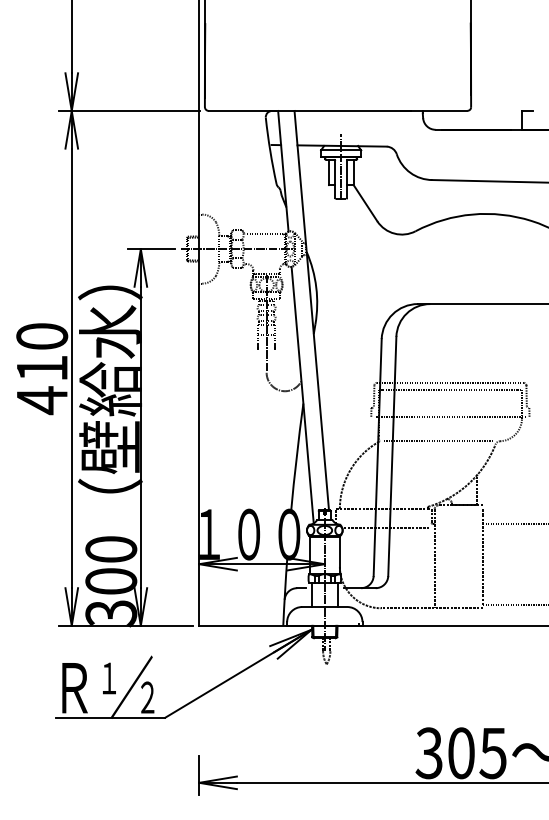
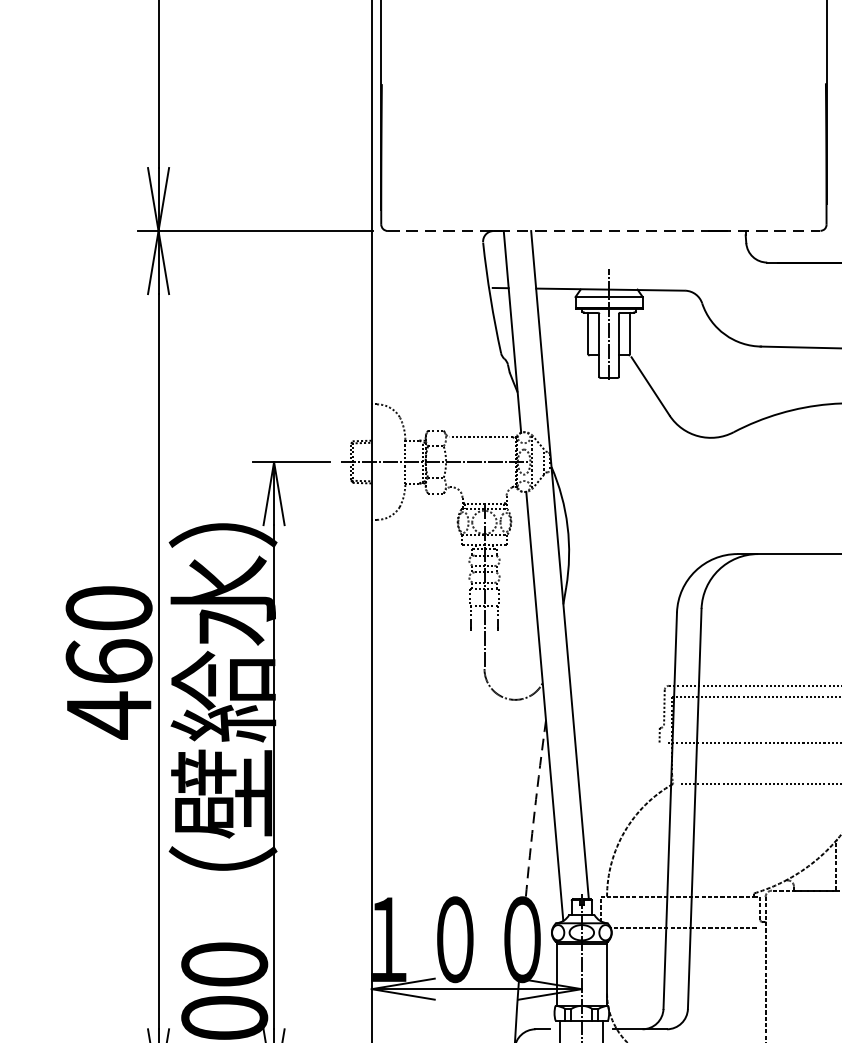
line: (338, 110) -> (604, 230), solid -> dashed
text: (42, 368) -> (109, 661), 410 -> 460
arc: (296, 457) -> (534, 810), solid -> dashed

